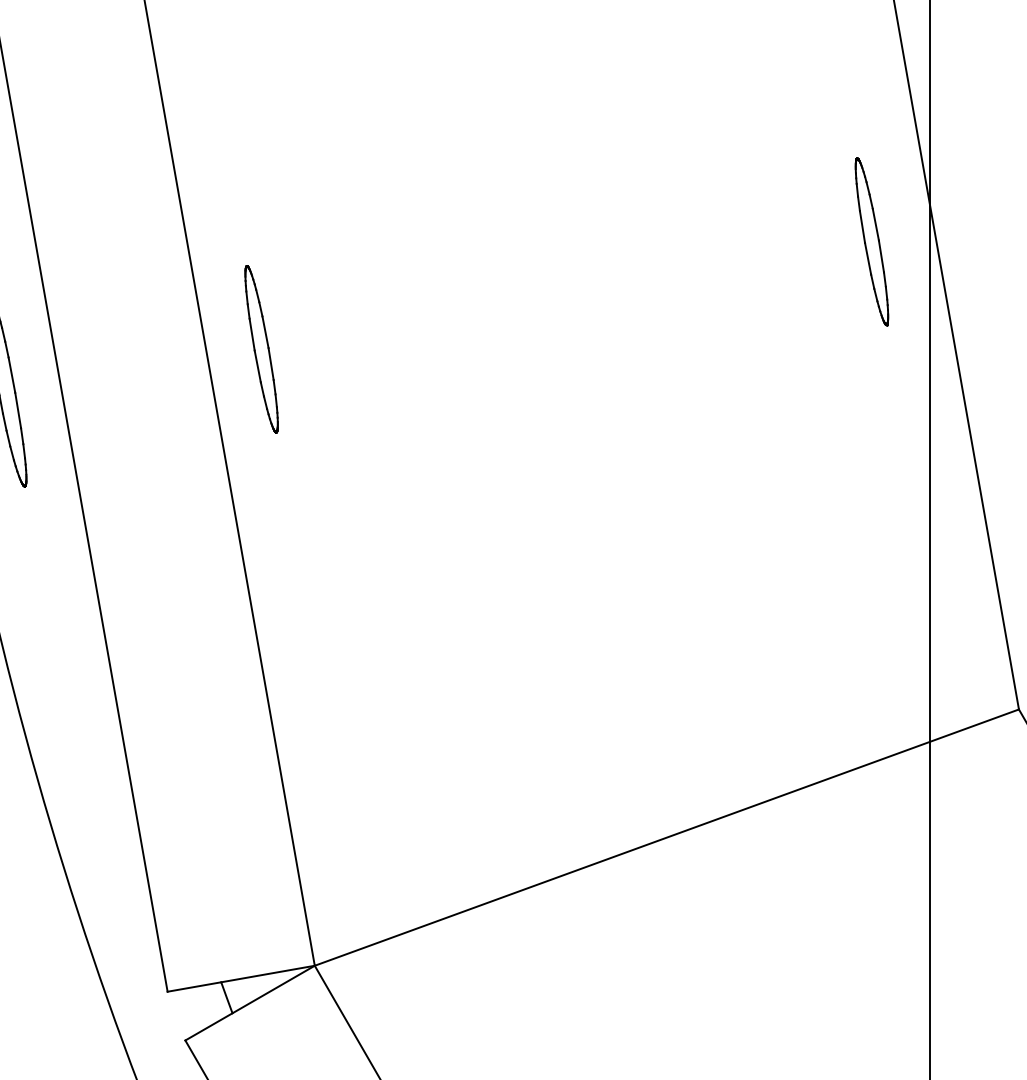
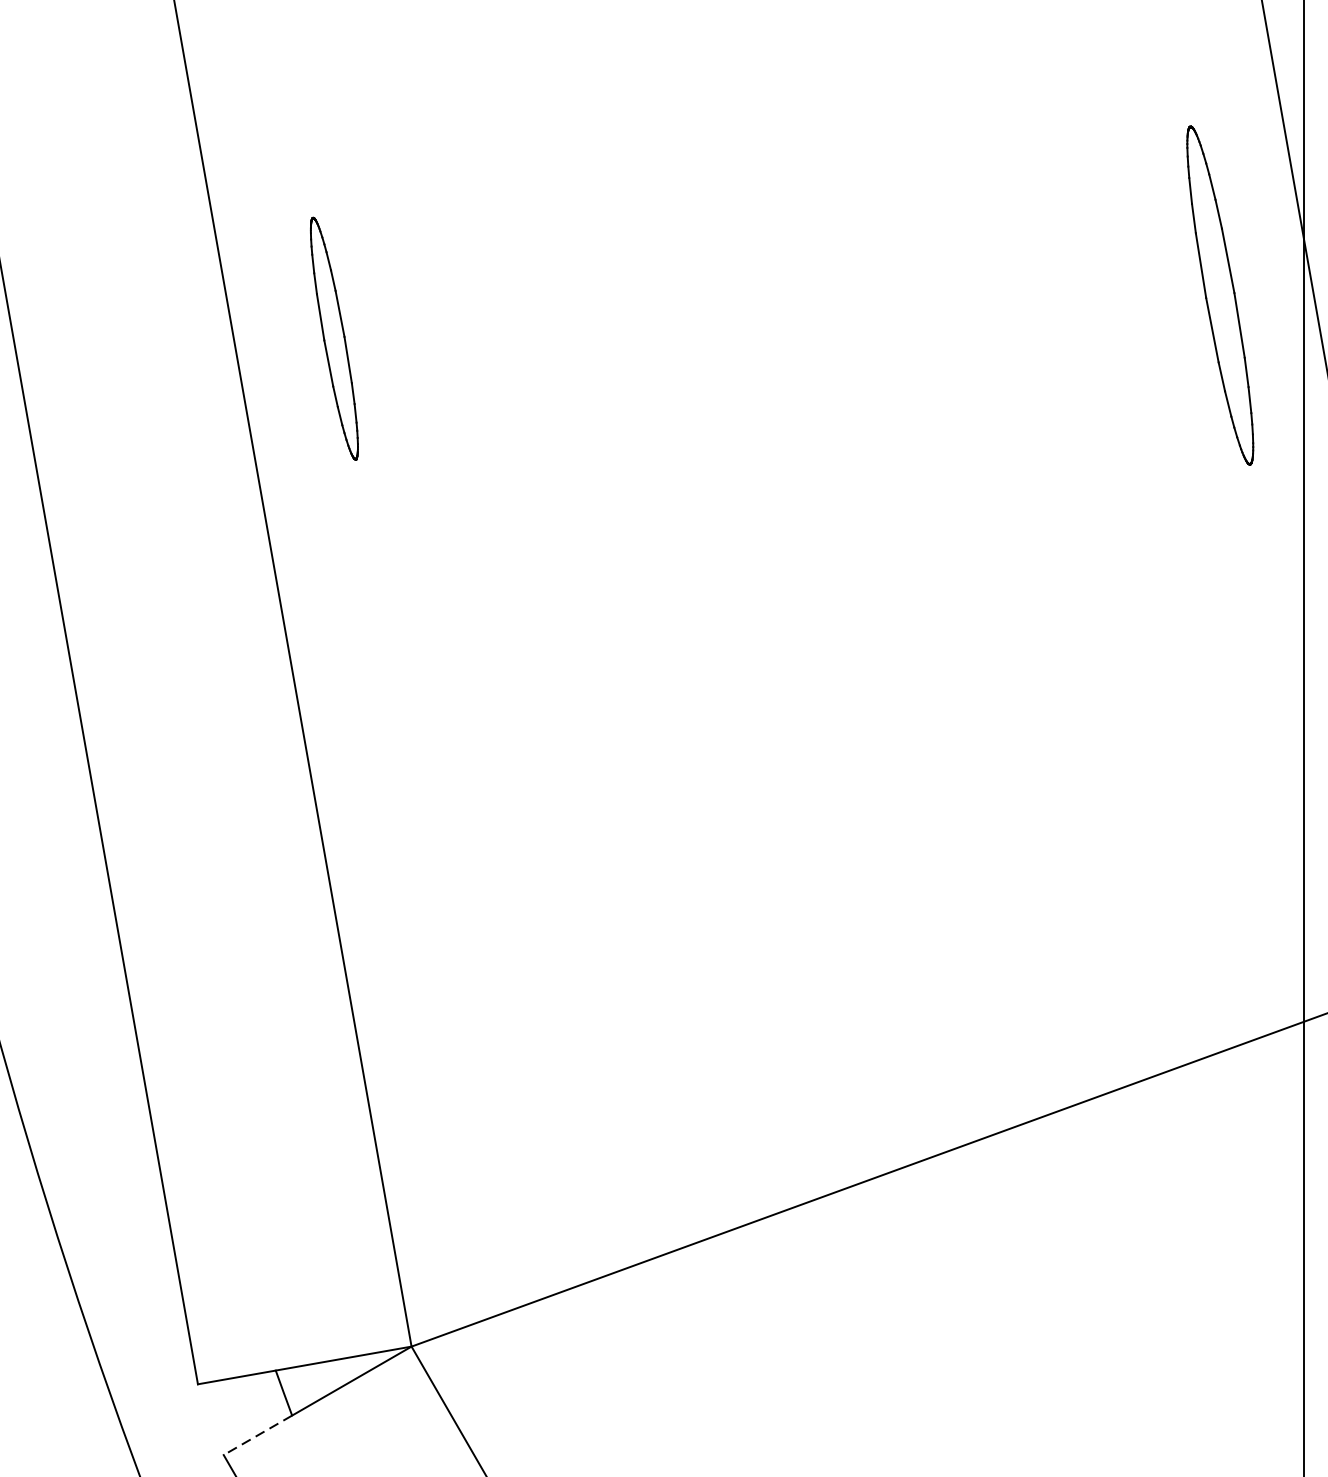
part: (871, 241) -> (1219, 295), size x1.4
part: (261, 349) -> (334, 338), moved
line: (208, 1027) -> (257, 1436), solid -> dashed

